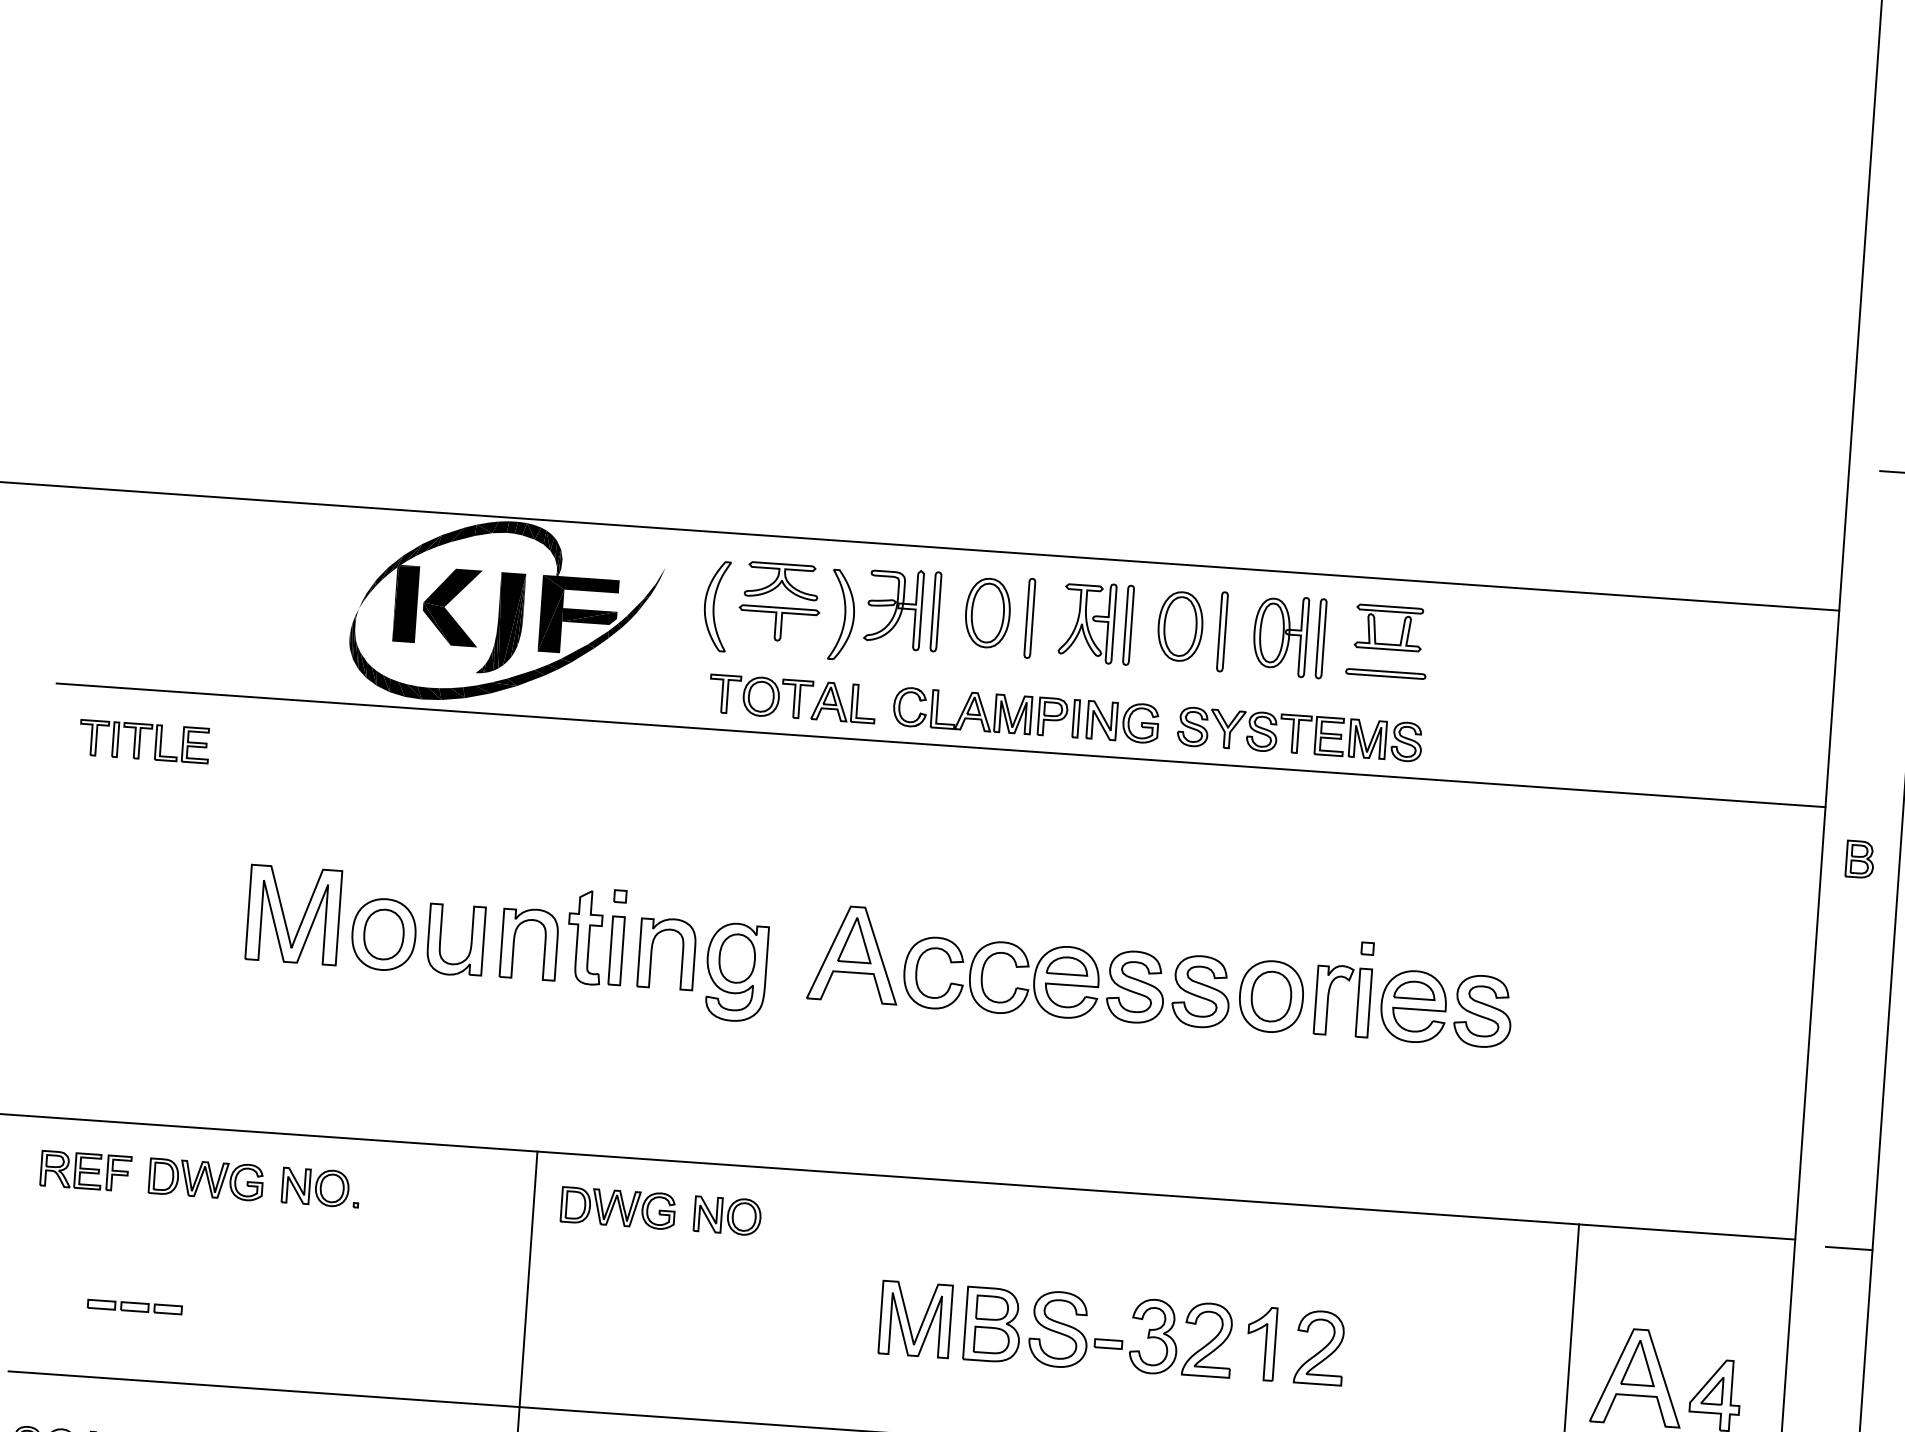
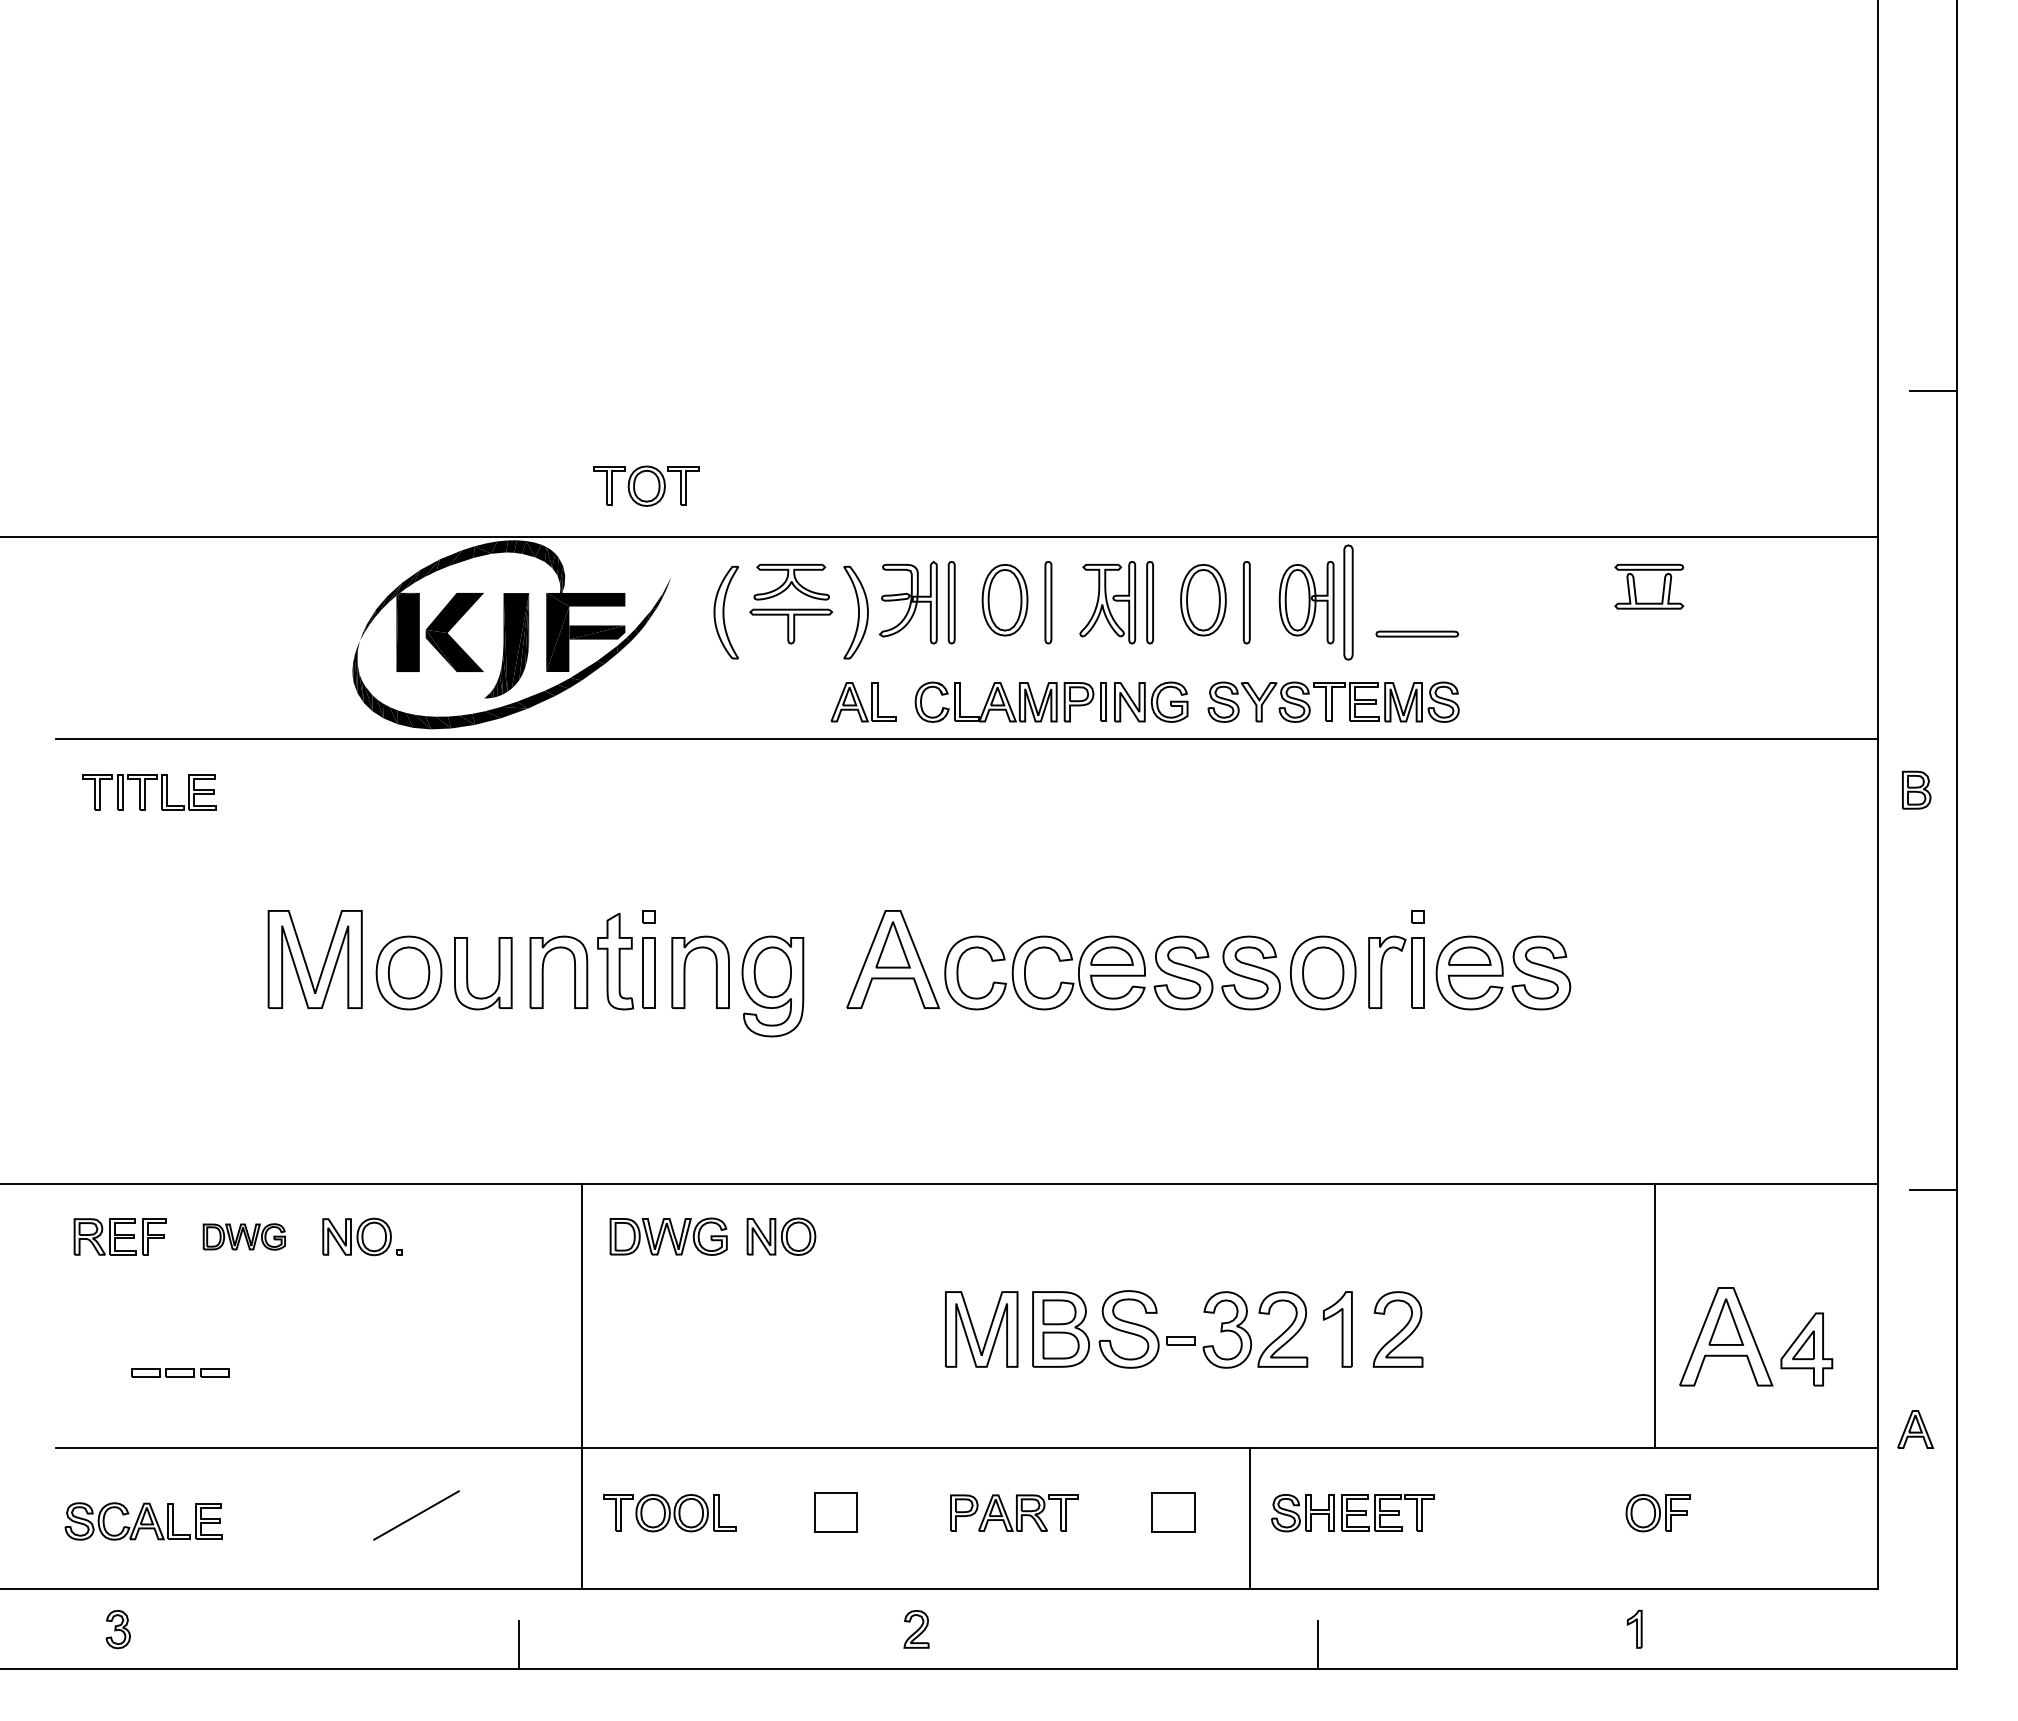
part: (1401, 632) -> (1662, 590), moved
part: (1321, 638) -> (1348, 602), size x1.4
part: (761, 696) -> (646, 485), moved
part: (206, 1179) -> (244, 1236), size x0.7

